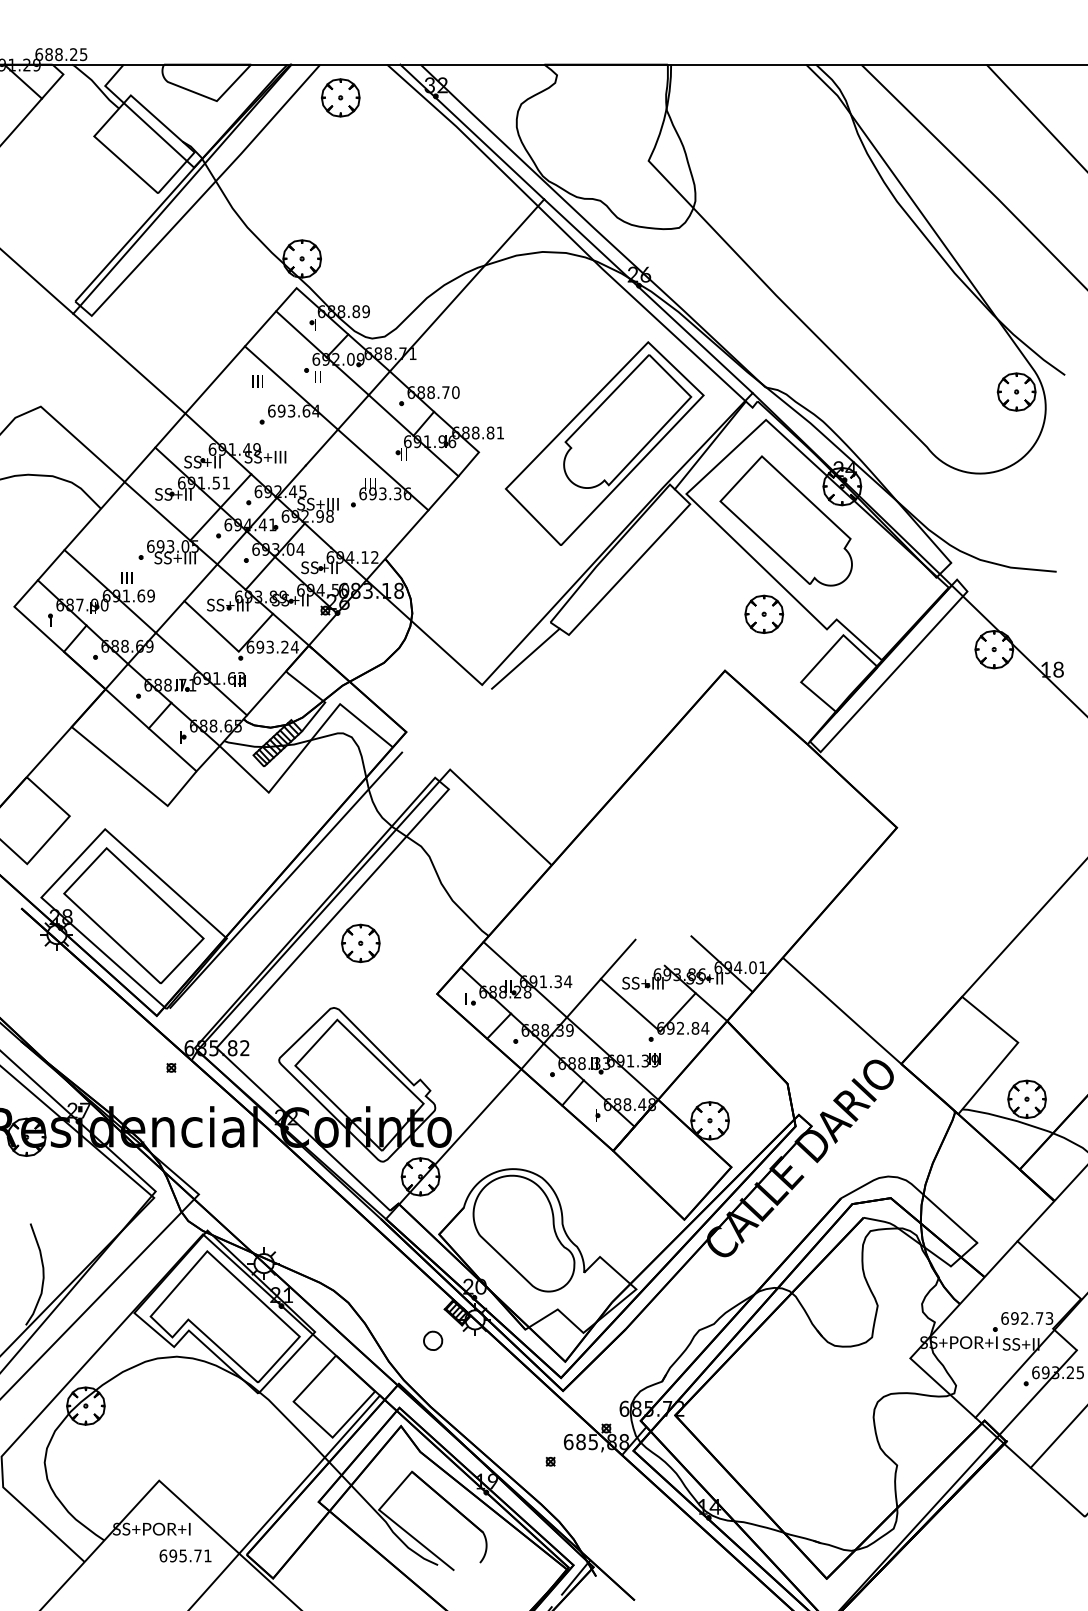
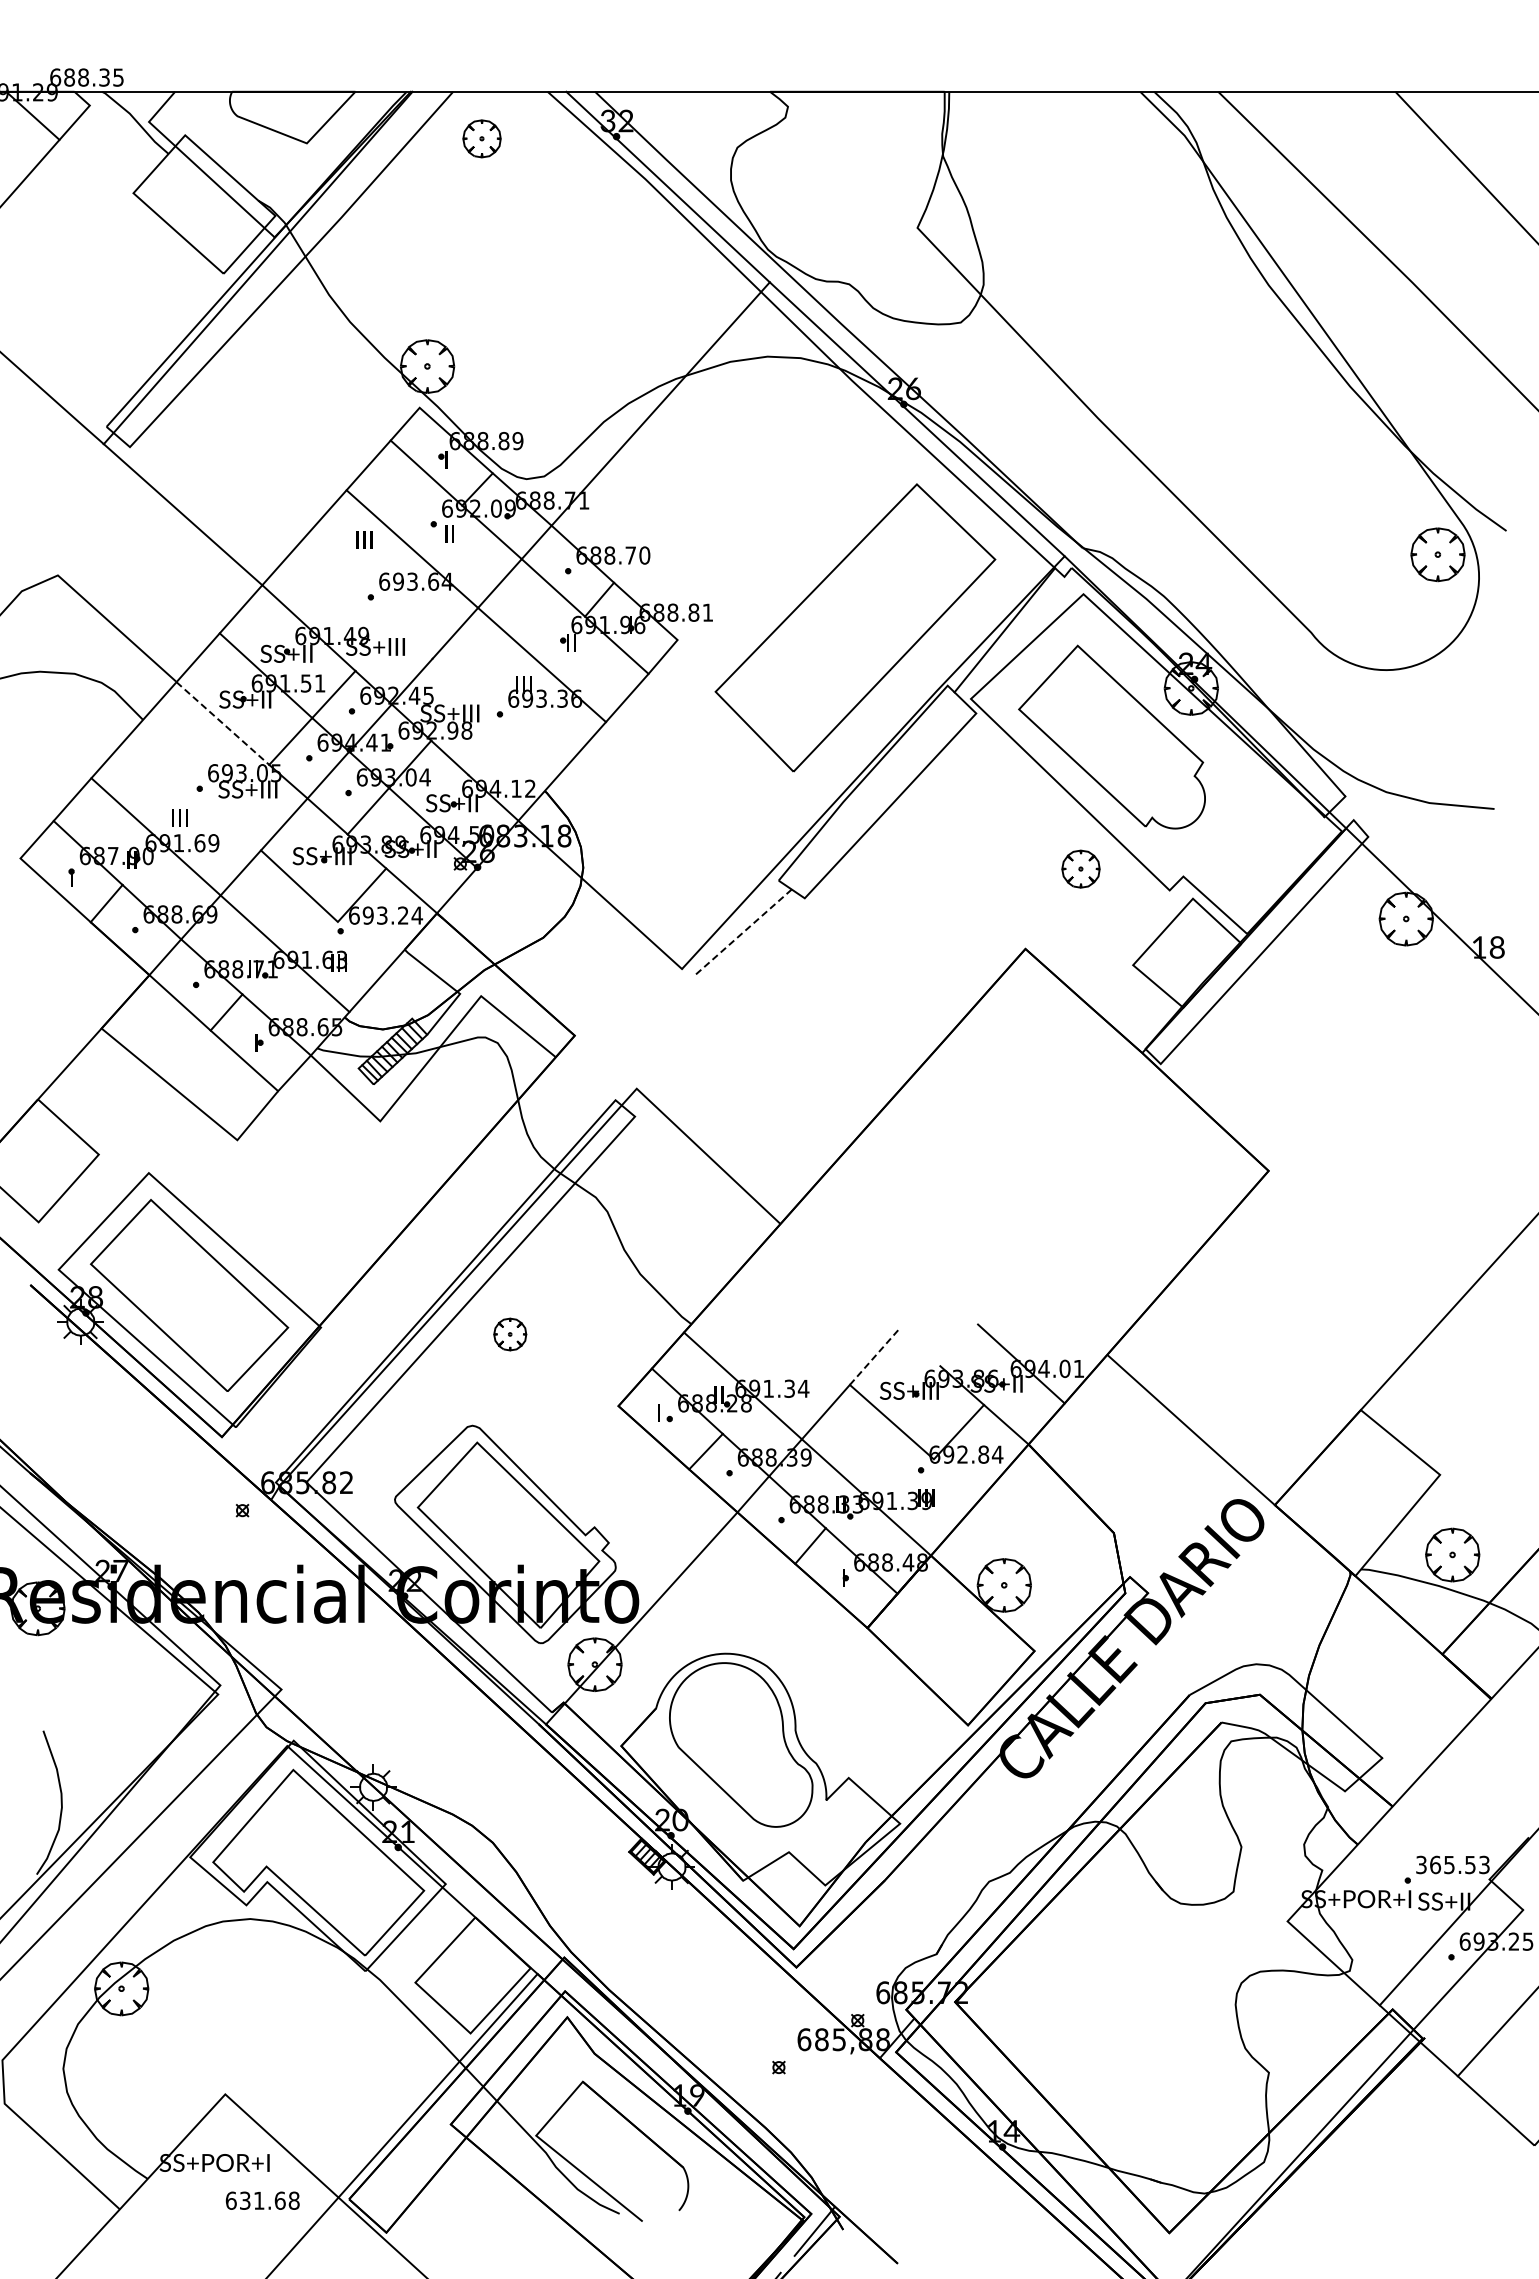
text: (73, 54) -> (104, 77), 688.25 -> 688.35
part: (340, 97) -> (481, 138), size x0.7
part: (627, 421) -> (887, 596), removed
line: (157, 511) -> (223, 723), solid -> dashed
part: (763, 613) -> (1080, 868), size x0.7
line: (525, 658) -> (743, 931), solid -> dashed
line: (285, 879) -> (404, 1244), removed
part: (360, 943) -> (509, 1334), size x0.6
line: (618, 958) -> (874, 1356), solid -> dashed
line: (1048, 1270) -> (1483, 1796), removed
text: (1021, 1318) -> (1445, 1864), 692.73 -> 365.53
part: (432, 1340) -> (612, 1896), removed
text: (190, 1555) -> (269, 2200), 695.71 -> 631.68

